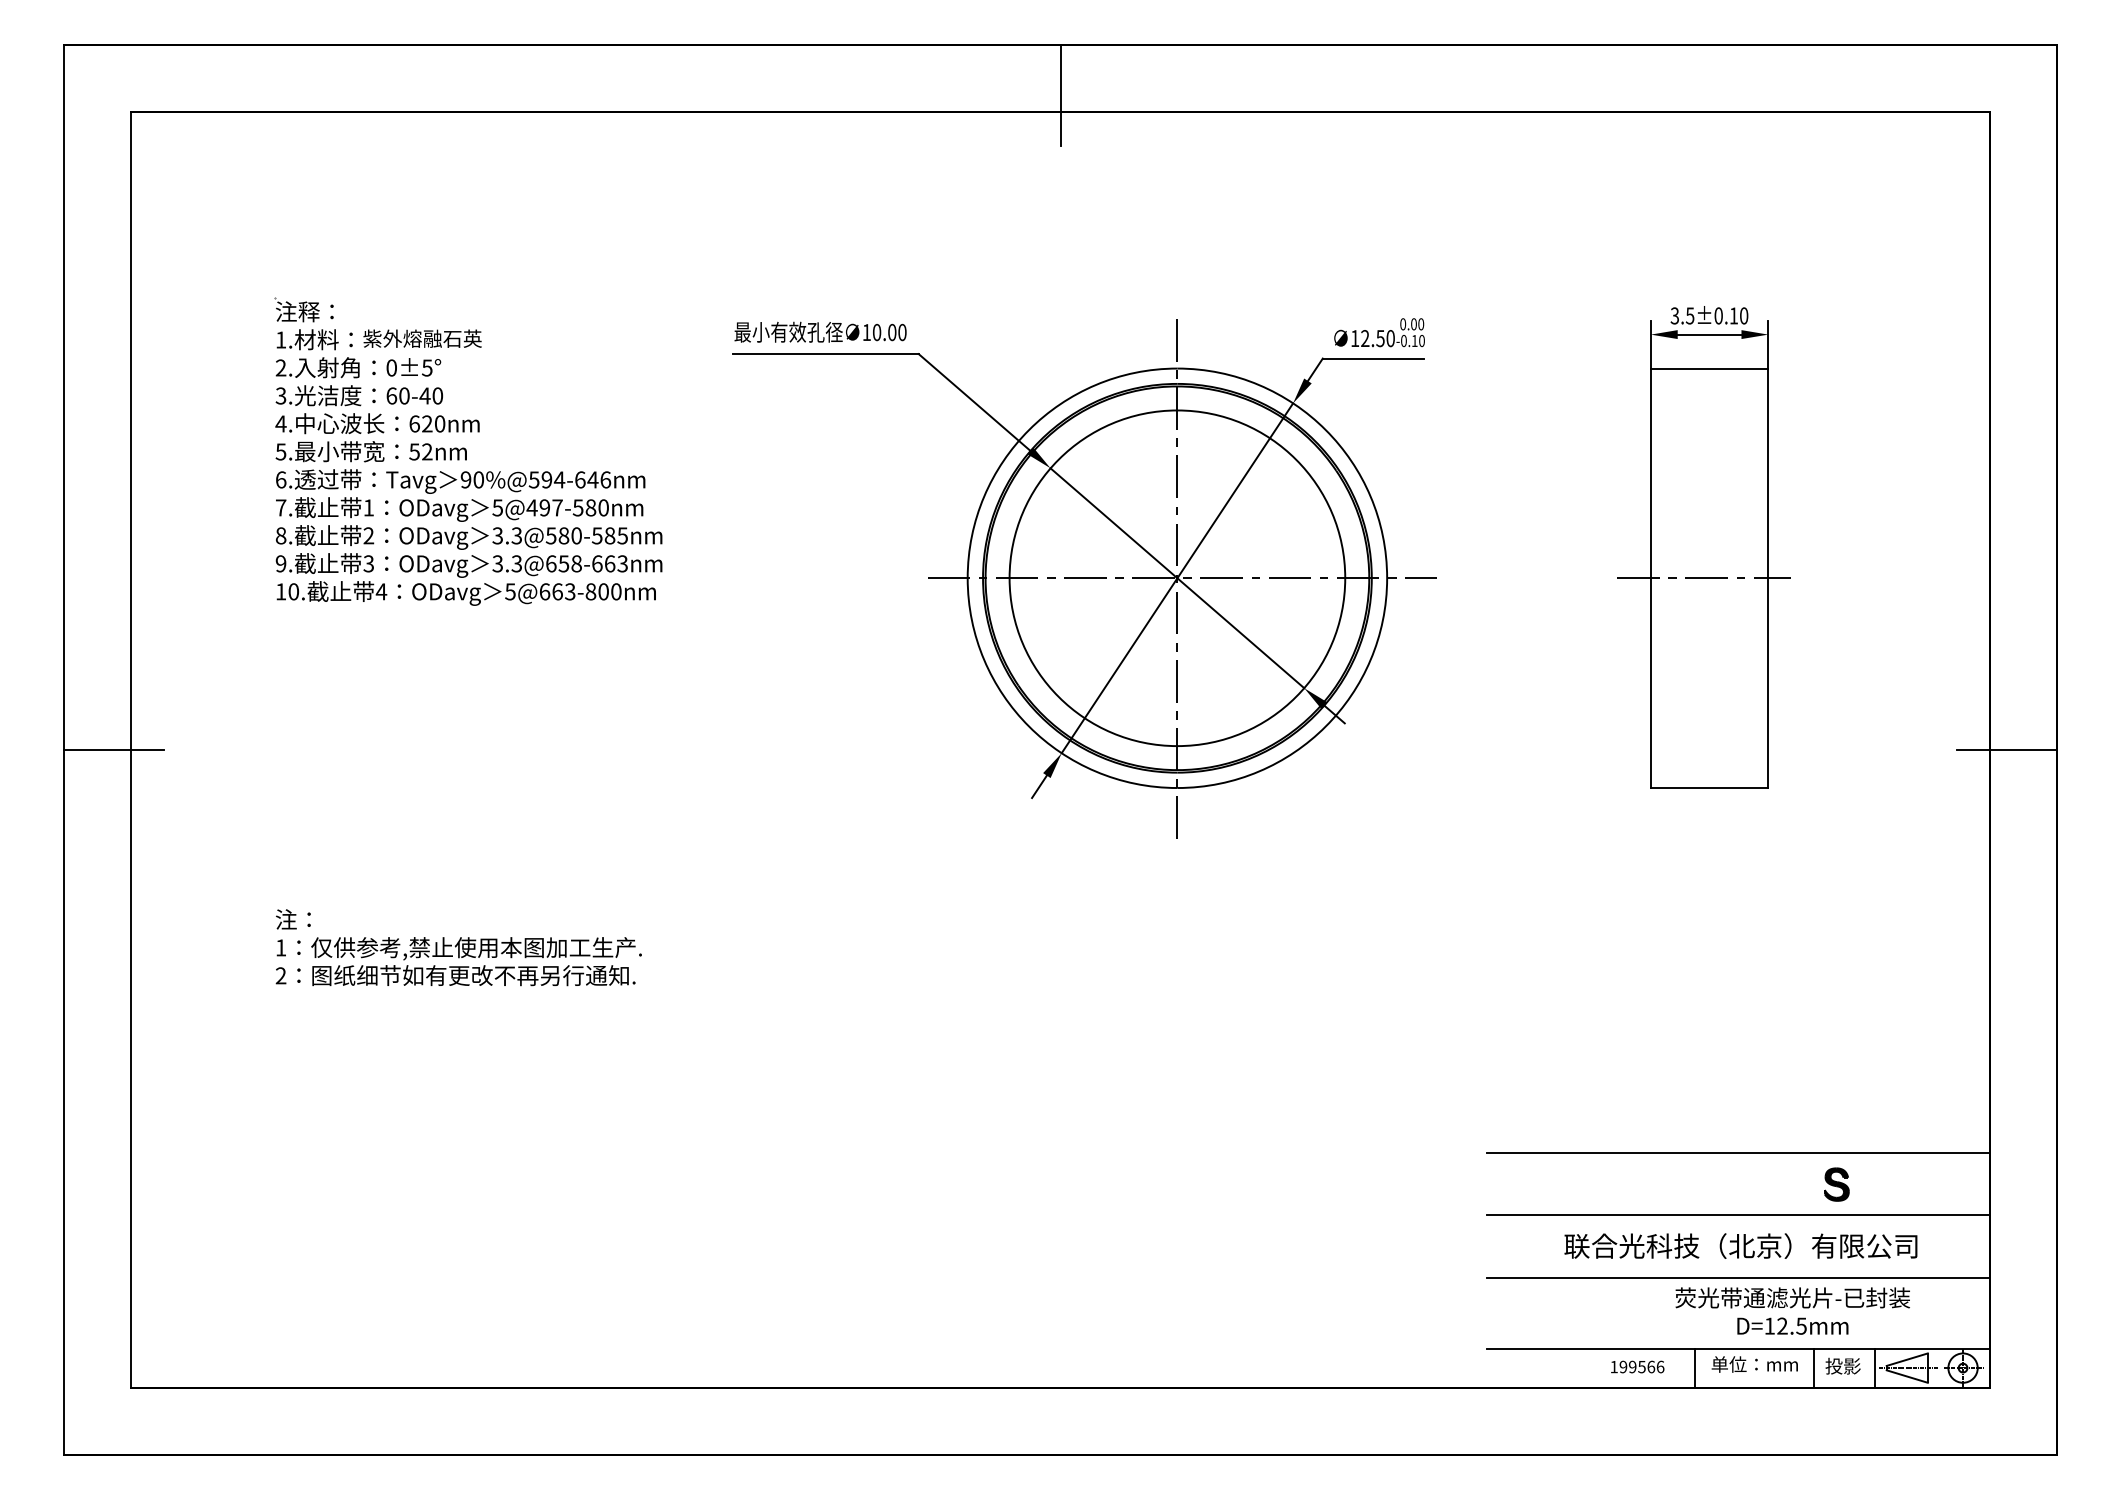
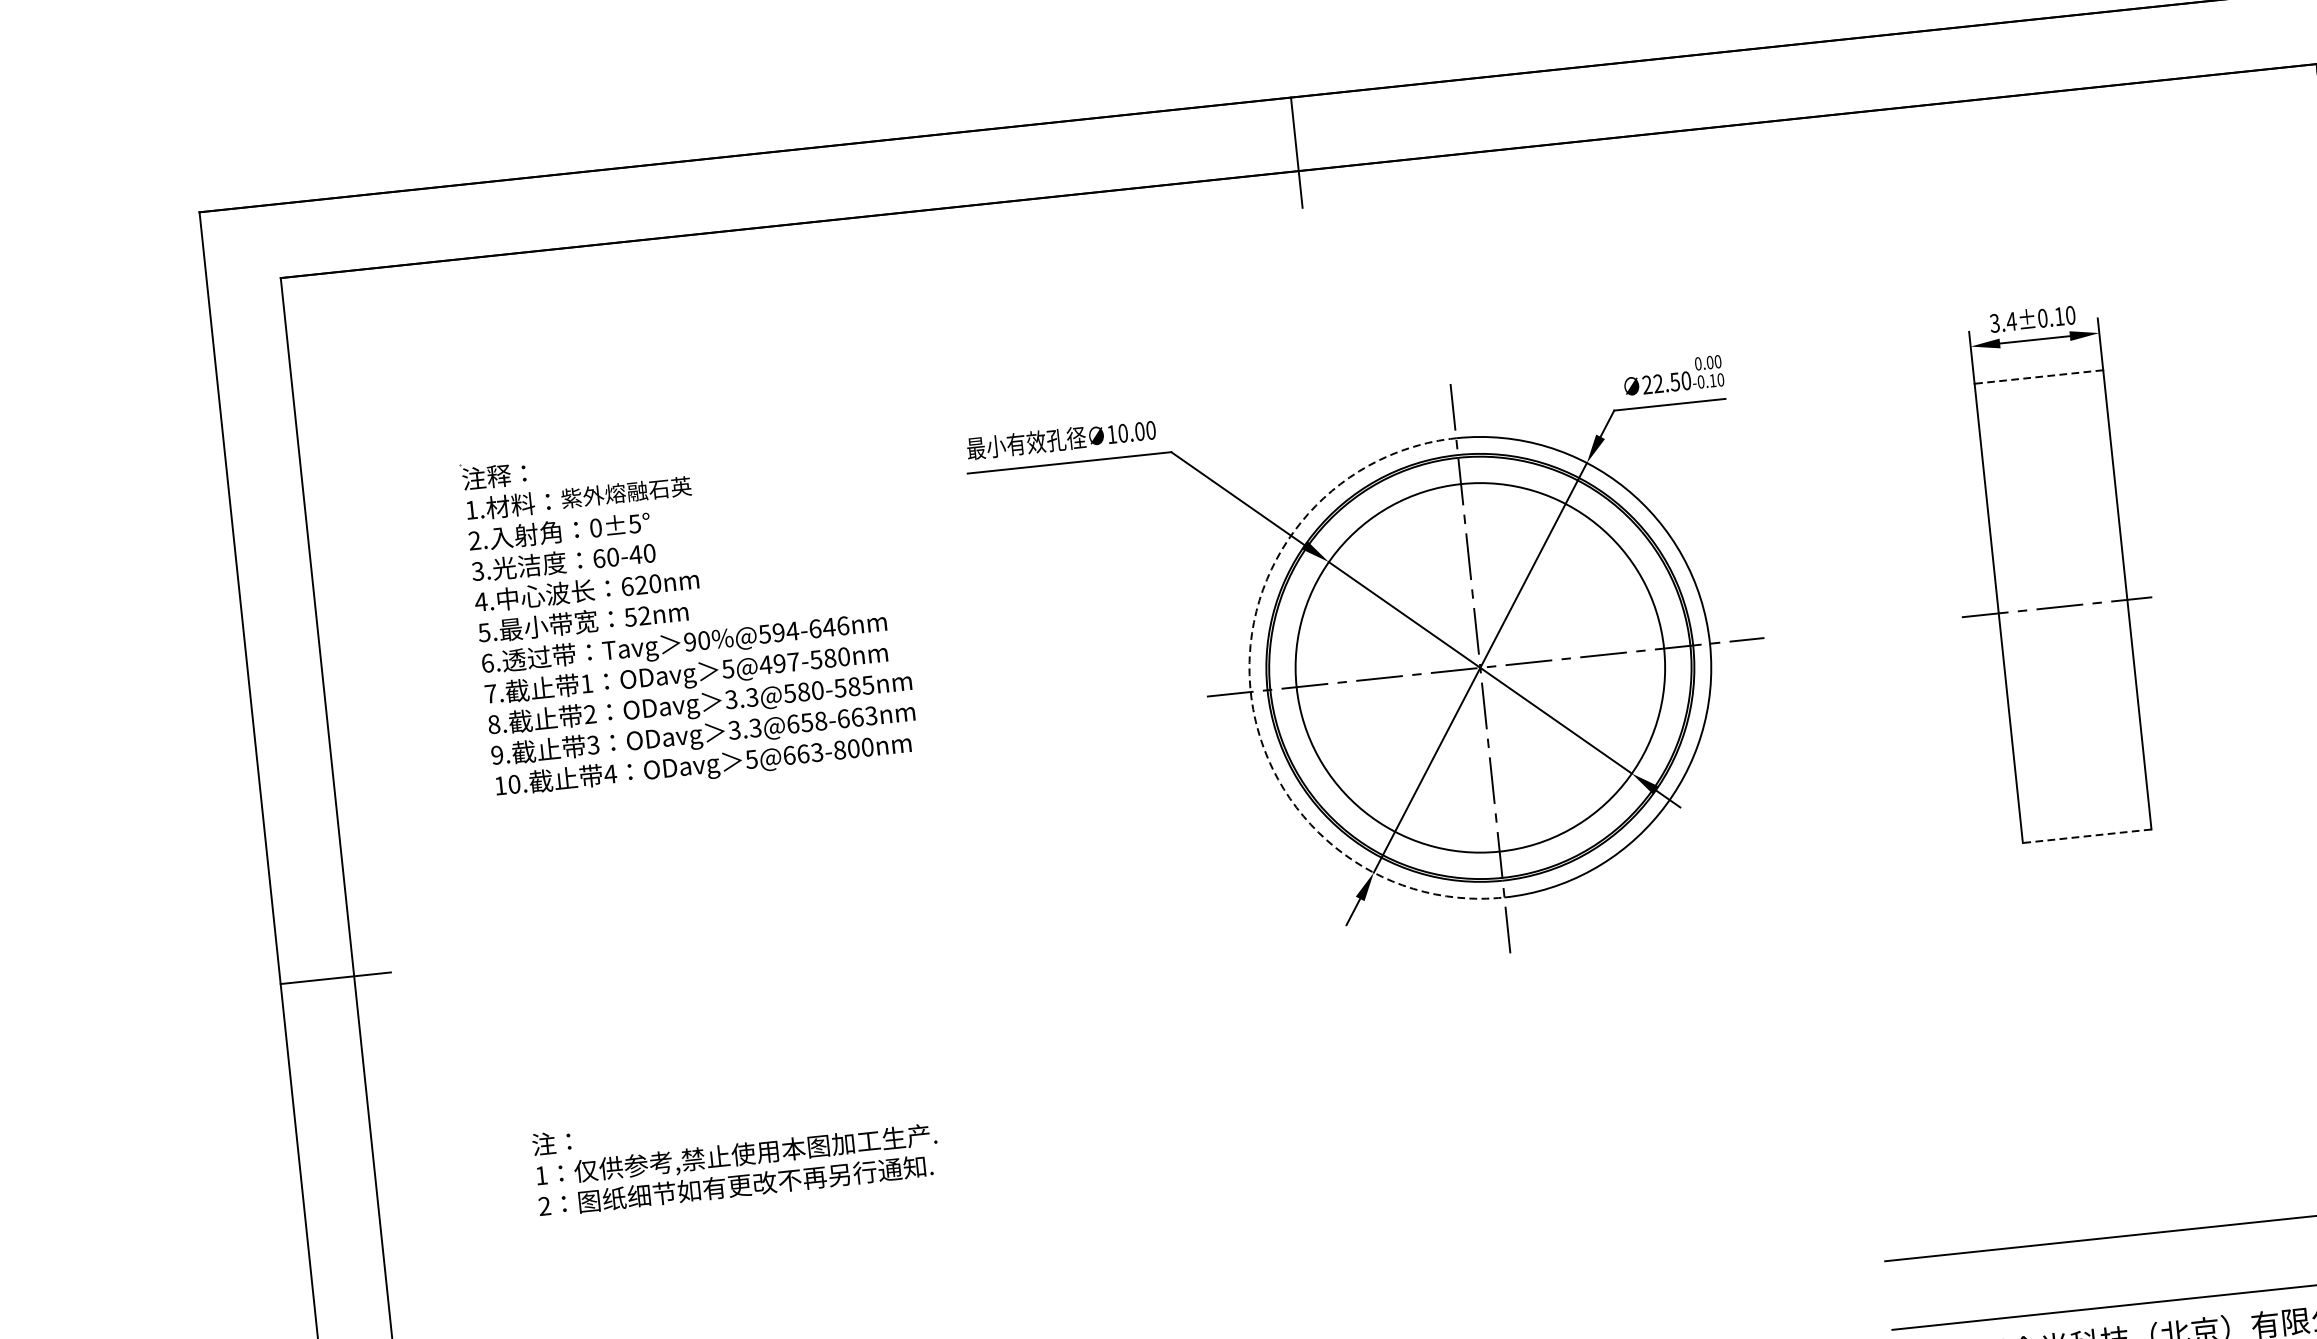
text: (1689, 315) -> (2010, 321), 3.5±0.10 -> 3.4±0.10
text: (1355, 338) -> (1647, 384), 12.50 -> 22.50
line: (1709, 368) -> (2038, 376), solid -> dashed
arc: (967, 578) -> (1250, 692), solid -> dashed
line: (1709, 788) -> (2087, 836), solid -> dashed
part: (1836, 1184) -> (2271, 1255), removed

